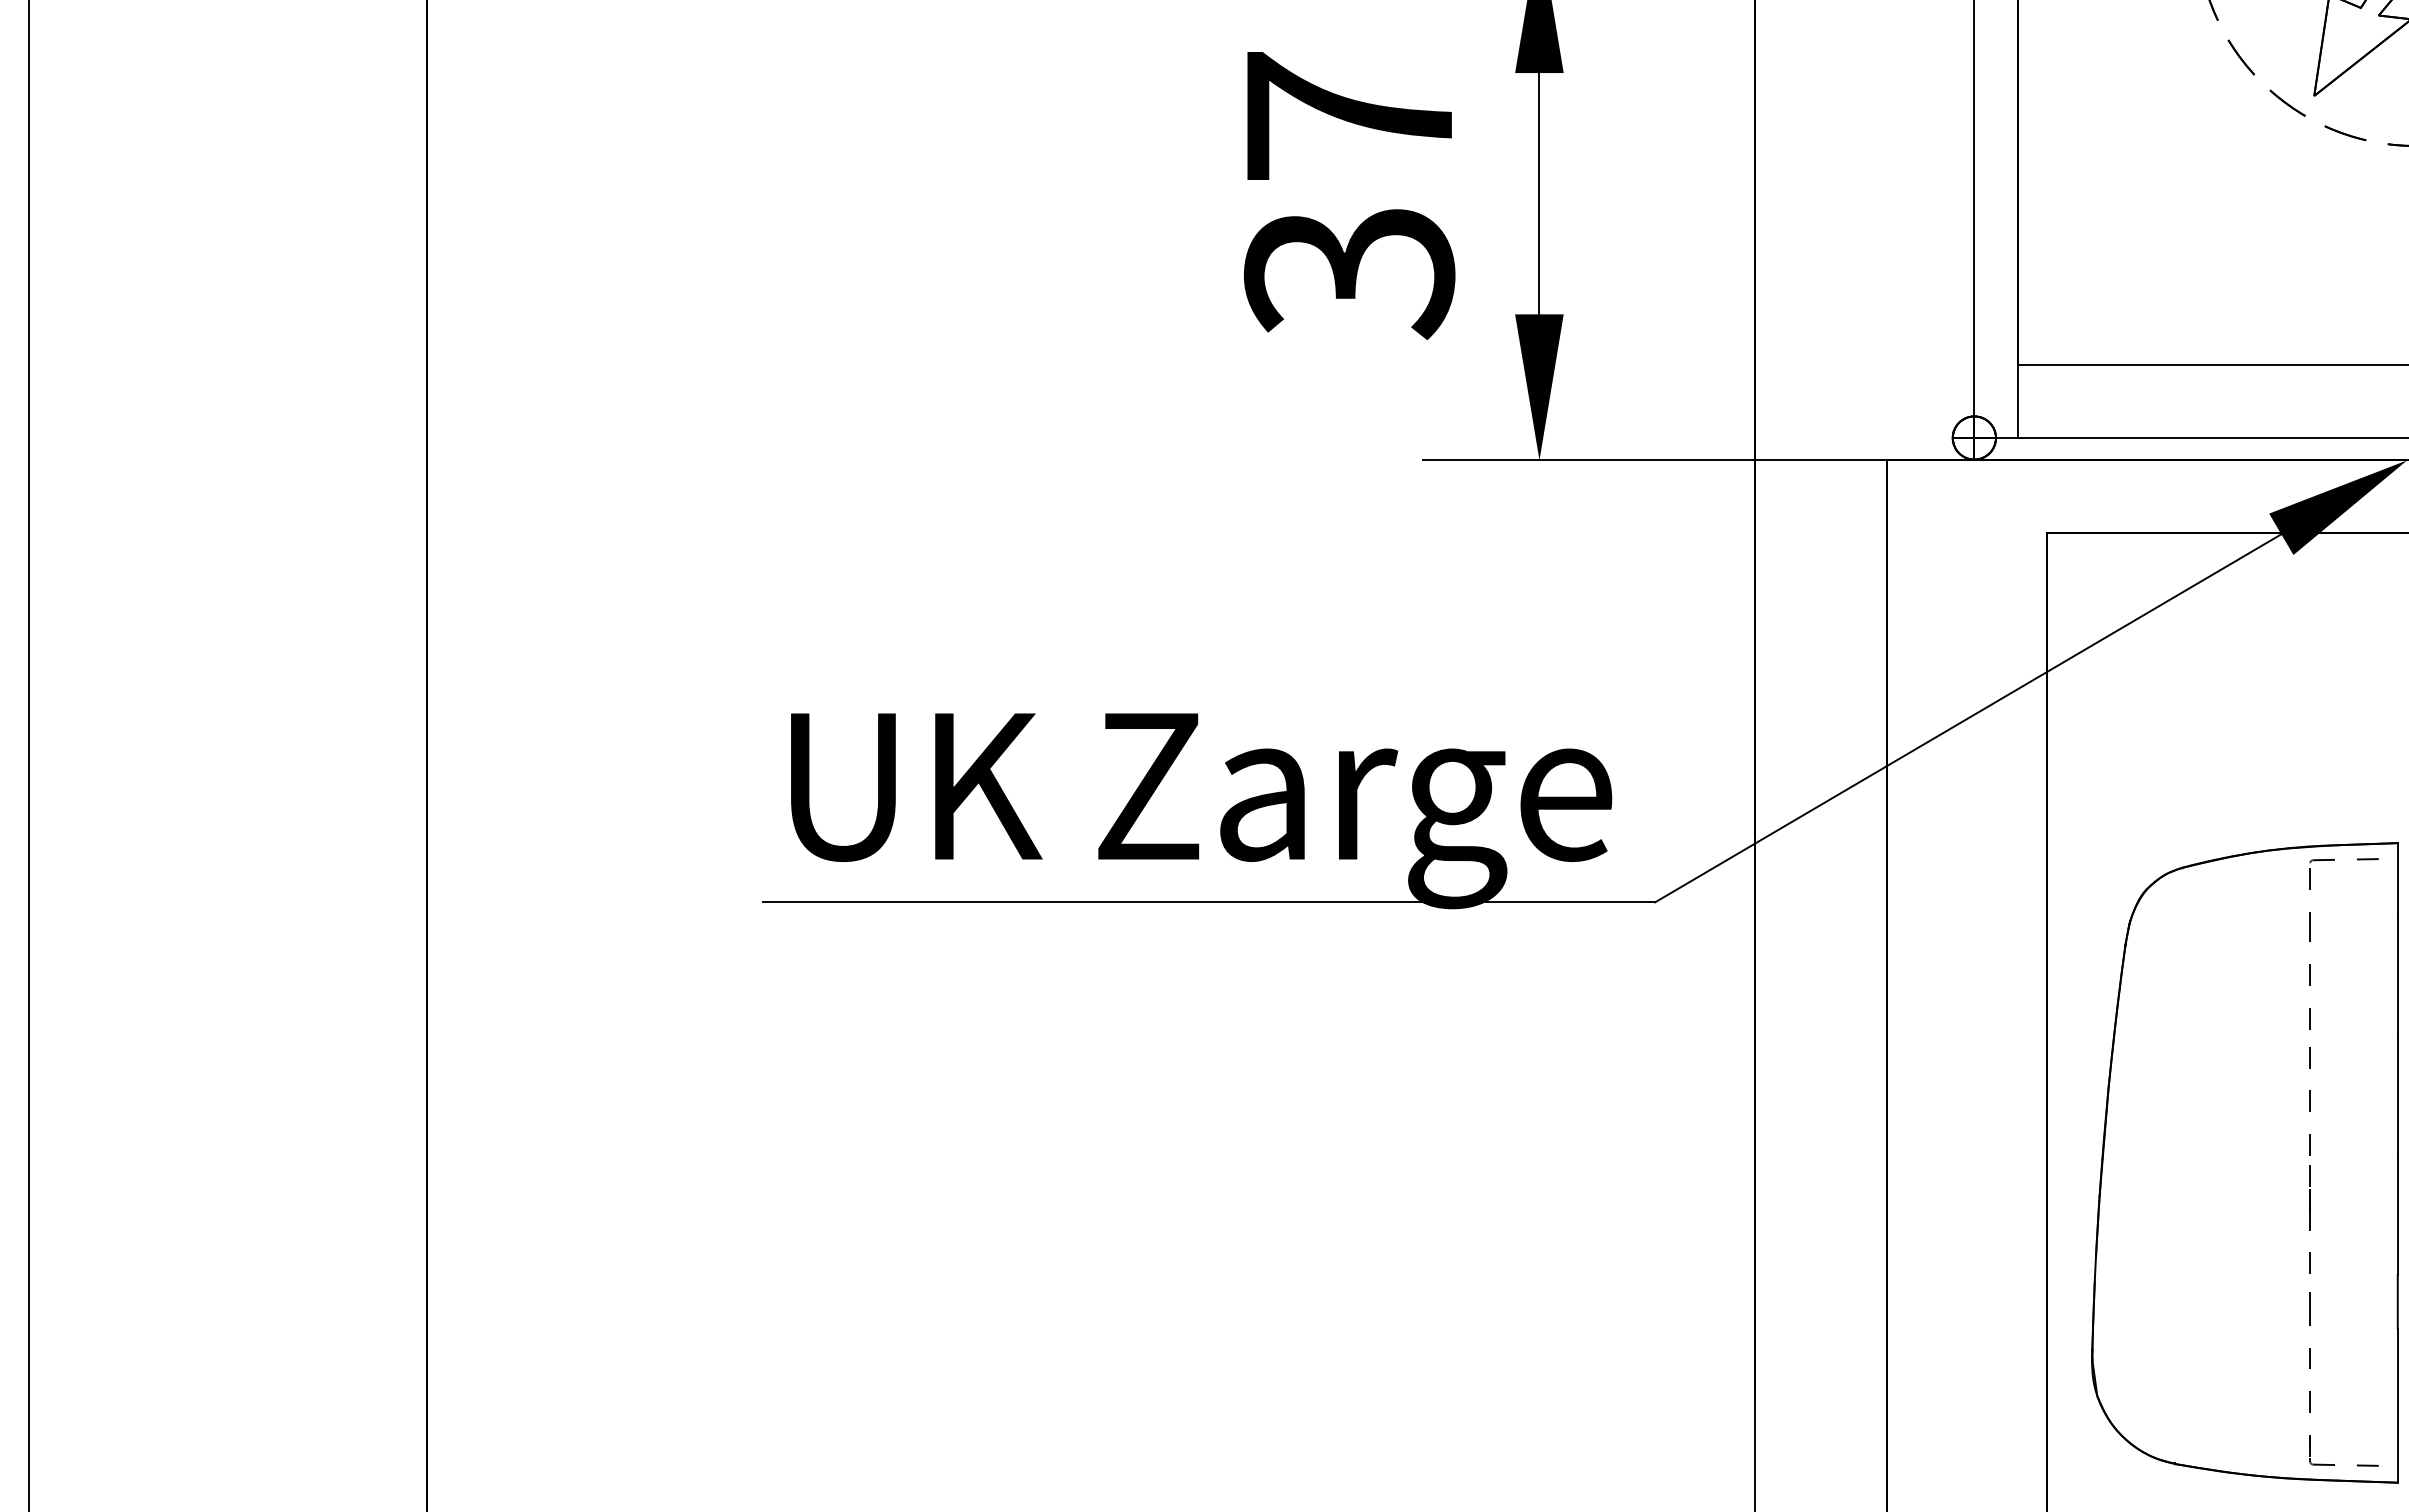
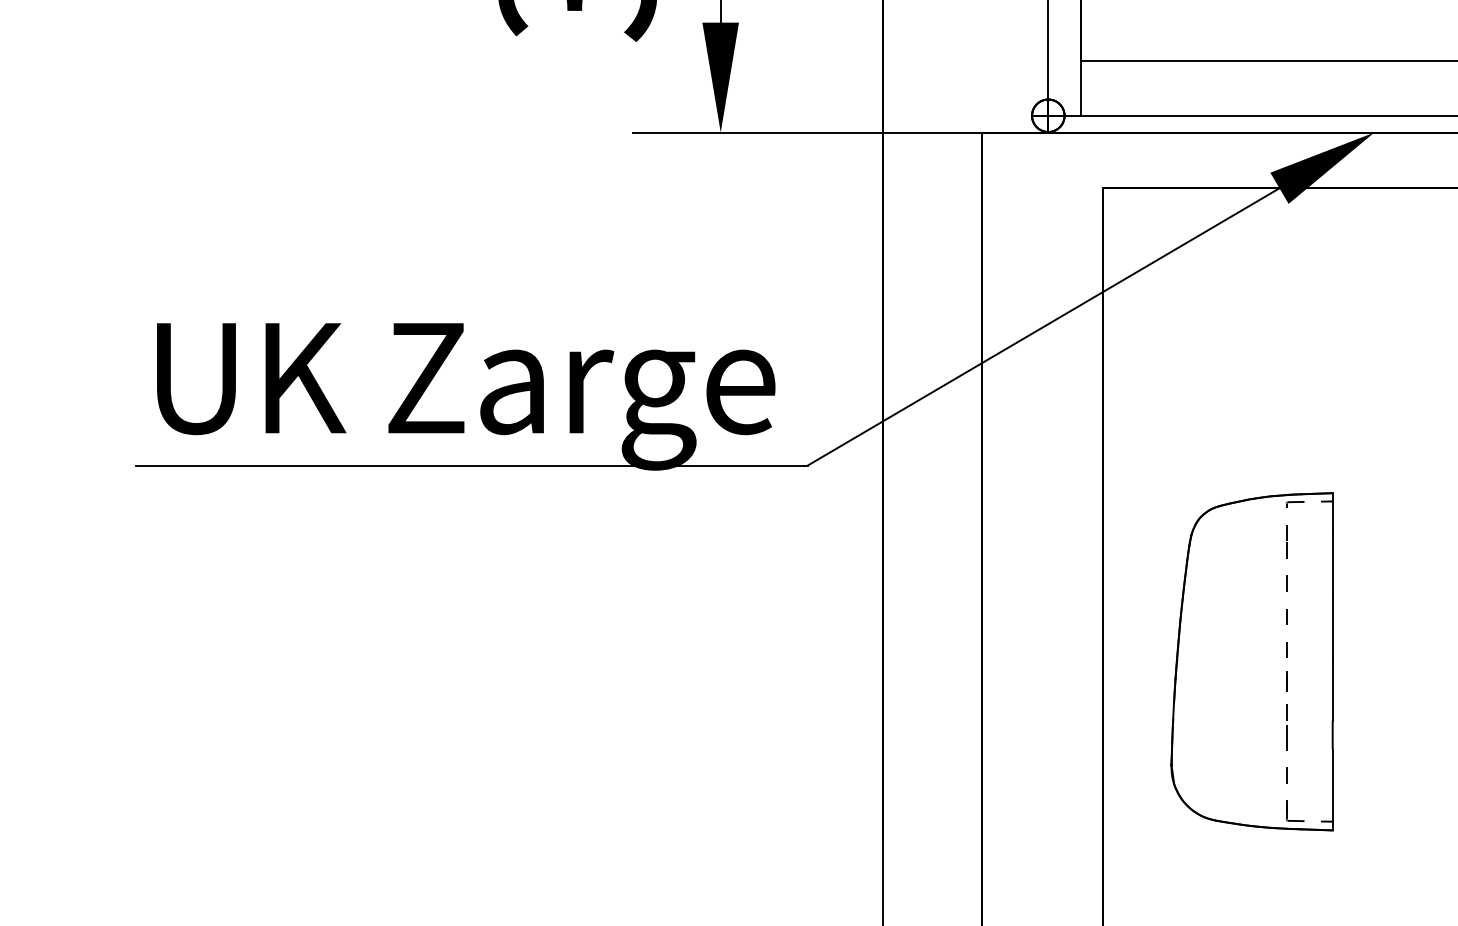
part: (2244, 1162) -> (1251, 661), size x0.7

